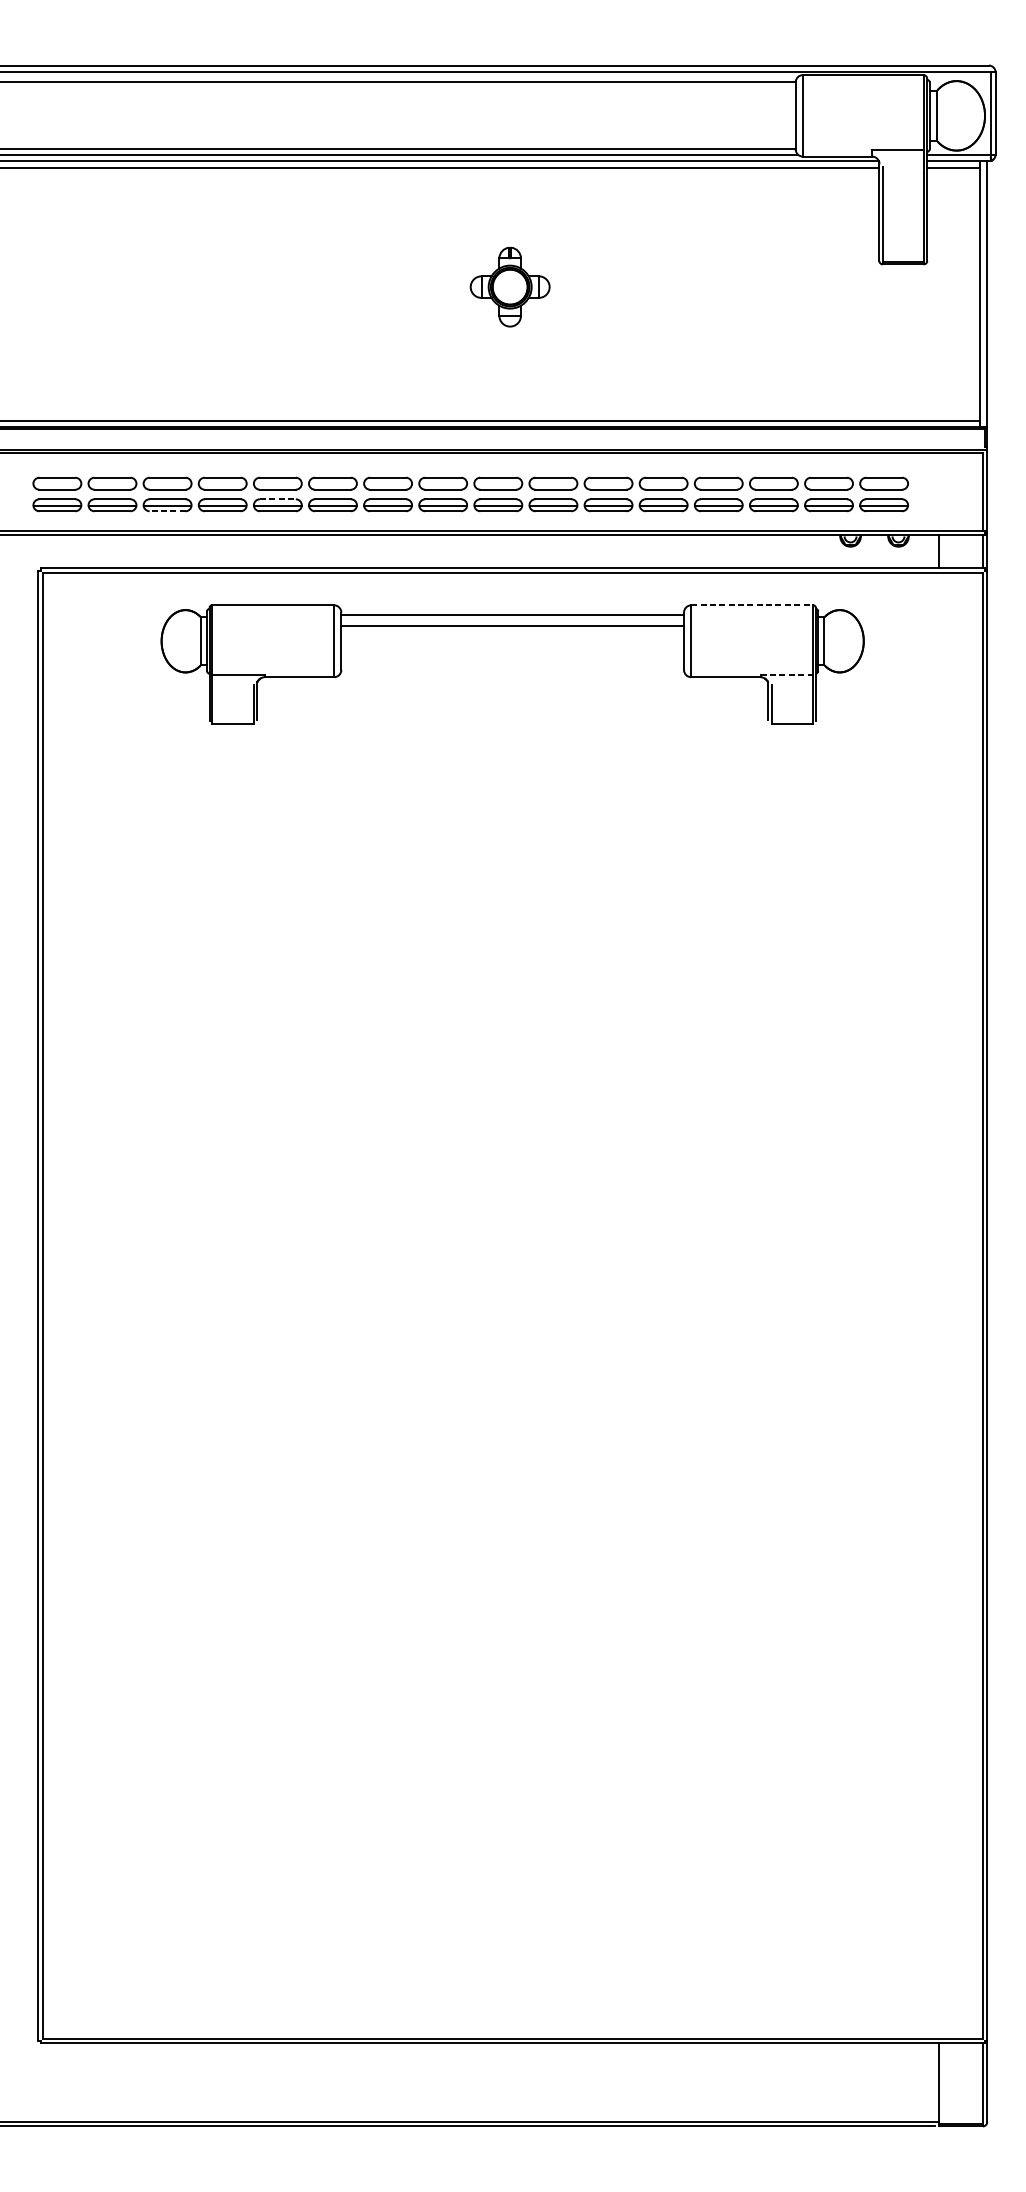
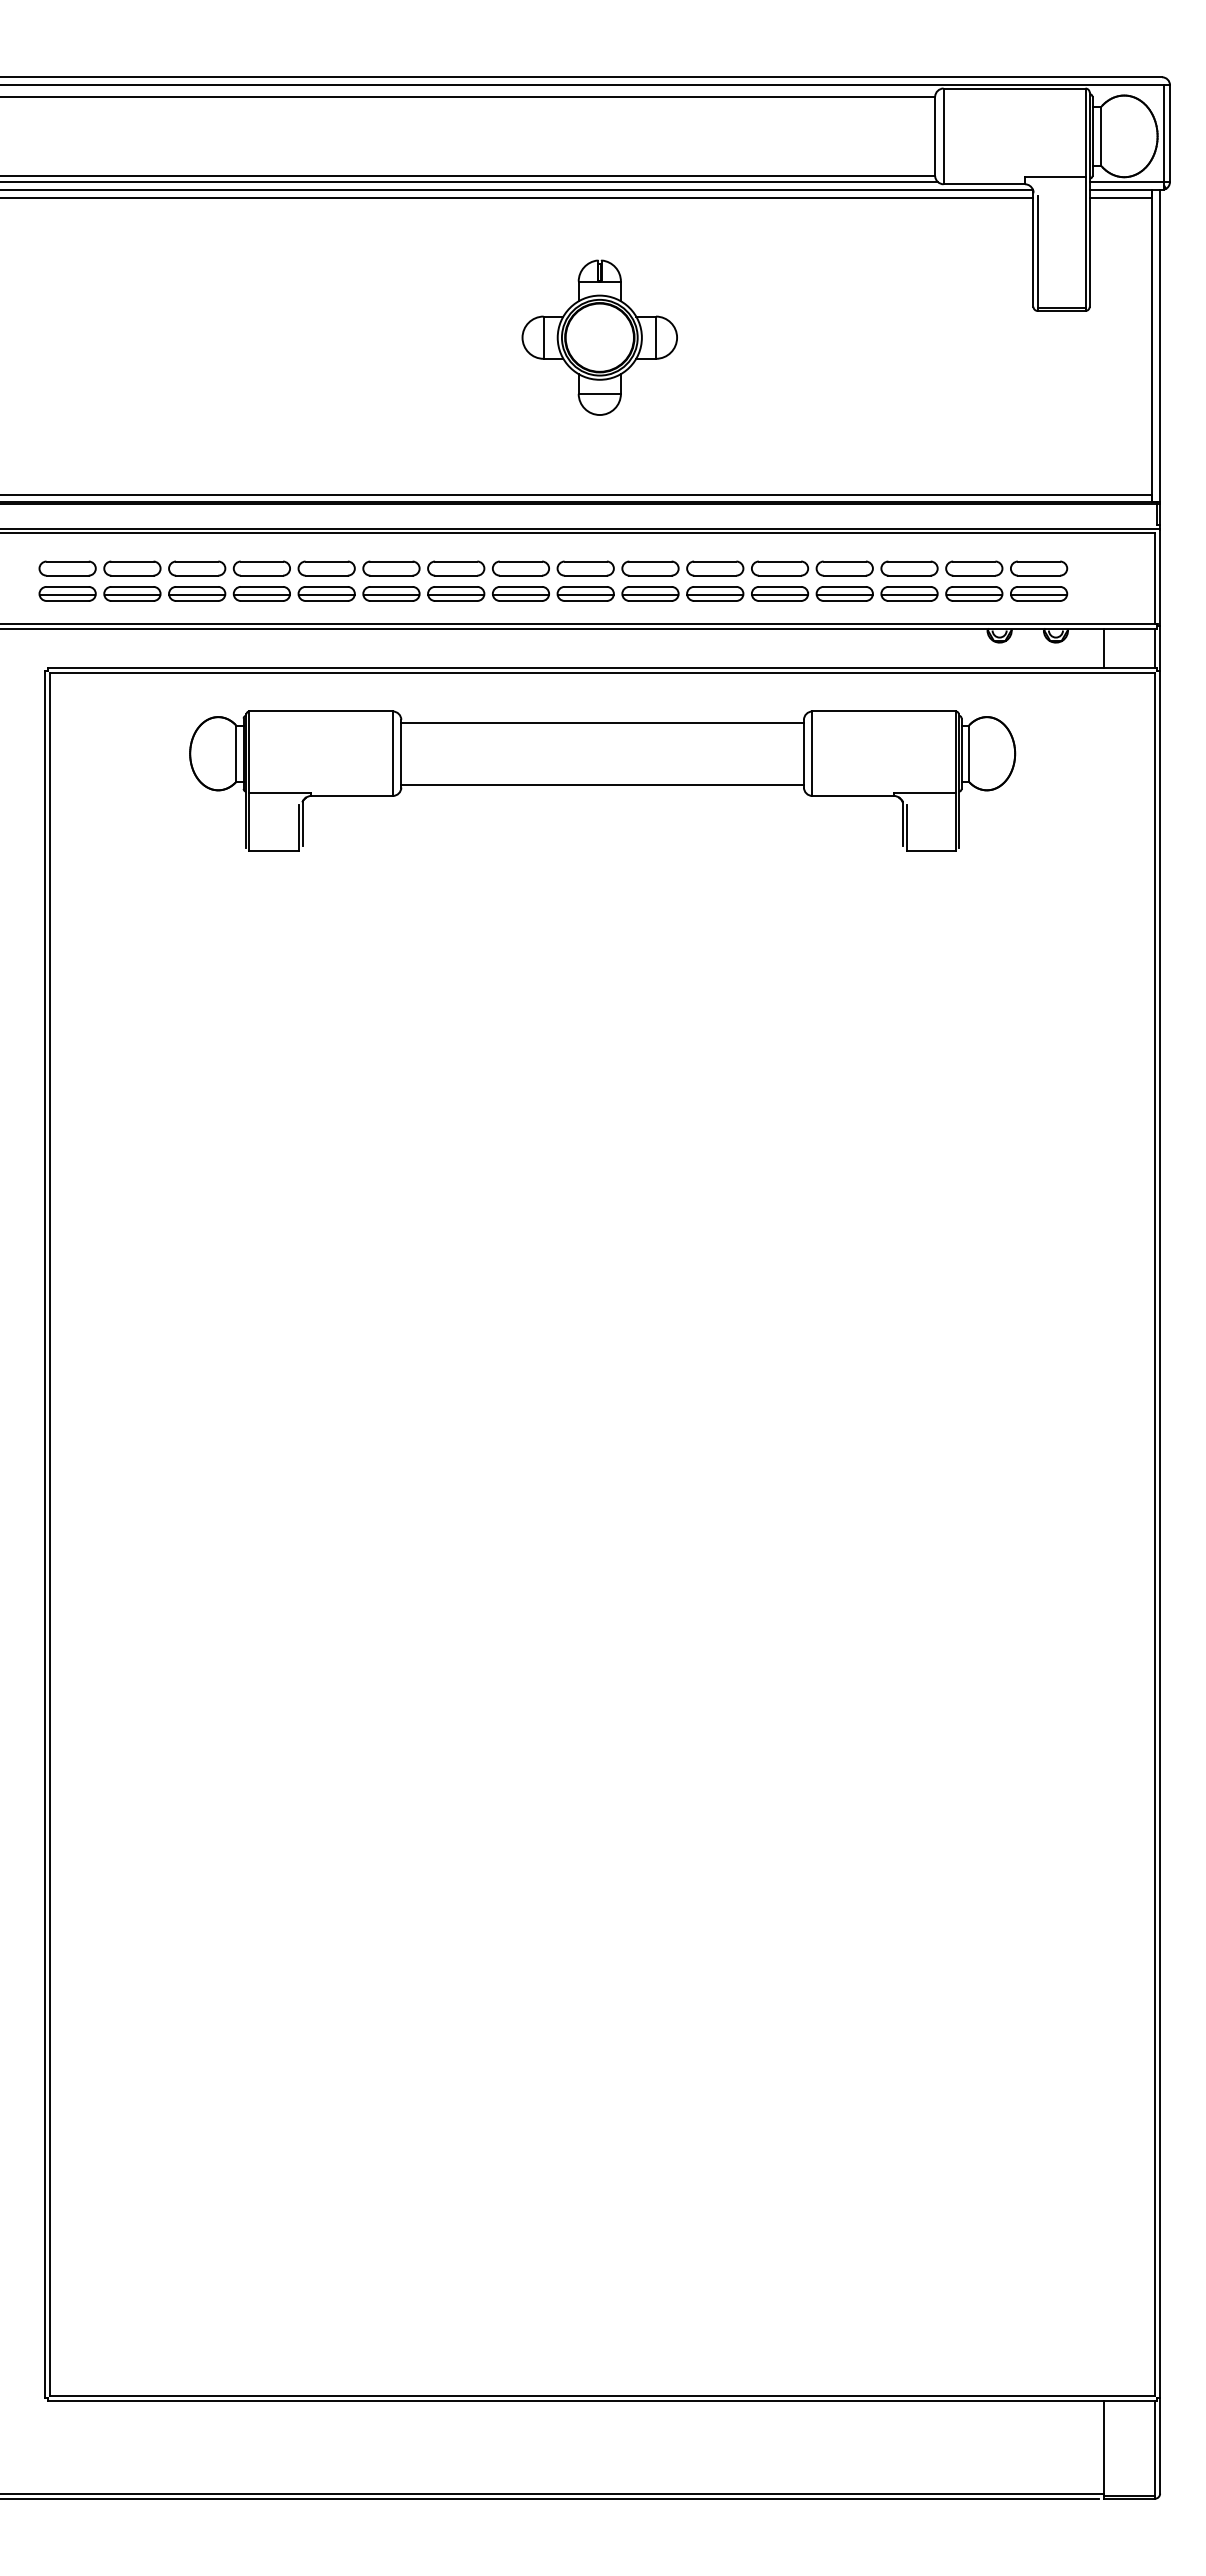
part: (510, 287) -> (599, 337), size x1.67
line: (278, 498) -> (327, 586), dashed -> solid
line: (167, 510) -> (196, 600), dashed -> solid
line: (752, 605) -> (884, 711), dashed -> solid
line: (512, 625) -> (602, 784), moved
line: (787, 674) -> (925, 792), dashed -> solid

